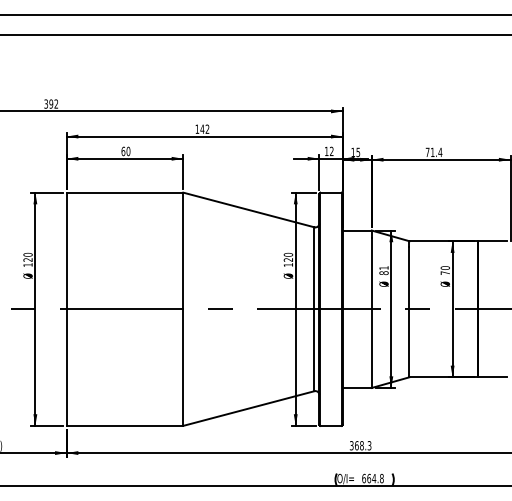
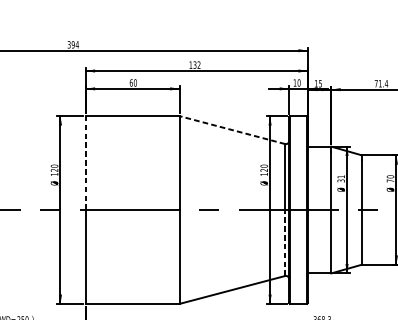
text: (56, 103) -> (77, 44), 392 -> 394
text: (202, 128) -> (195, 64), 142 -> 132
text: (331, 151) -> (298, 83), 12 -> 10
line: (248, 209) -> (232, 129), solid -> dashed
line: (66, 250) -> (85, 162), solid -> dashed
text: (383, 273) -> (340, 181), 81 -> 31
line: (314, 350) -> (285, 243), solid -> dashed

